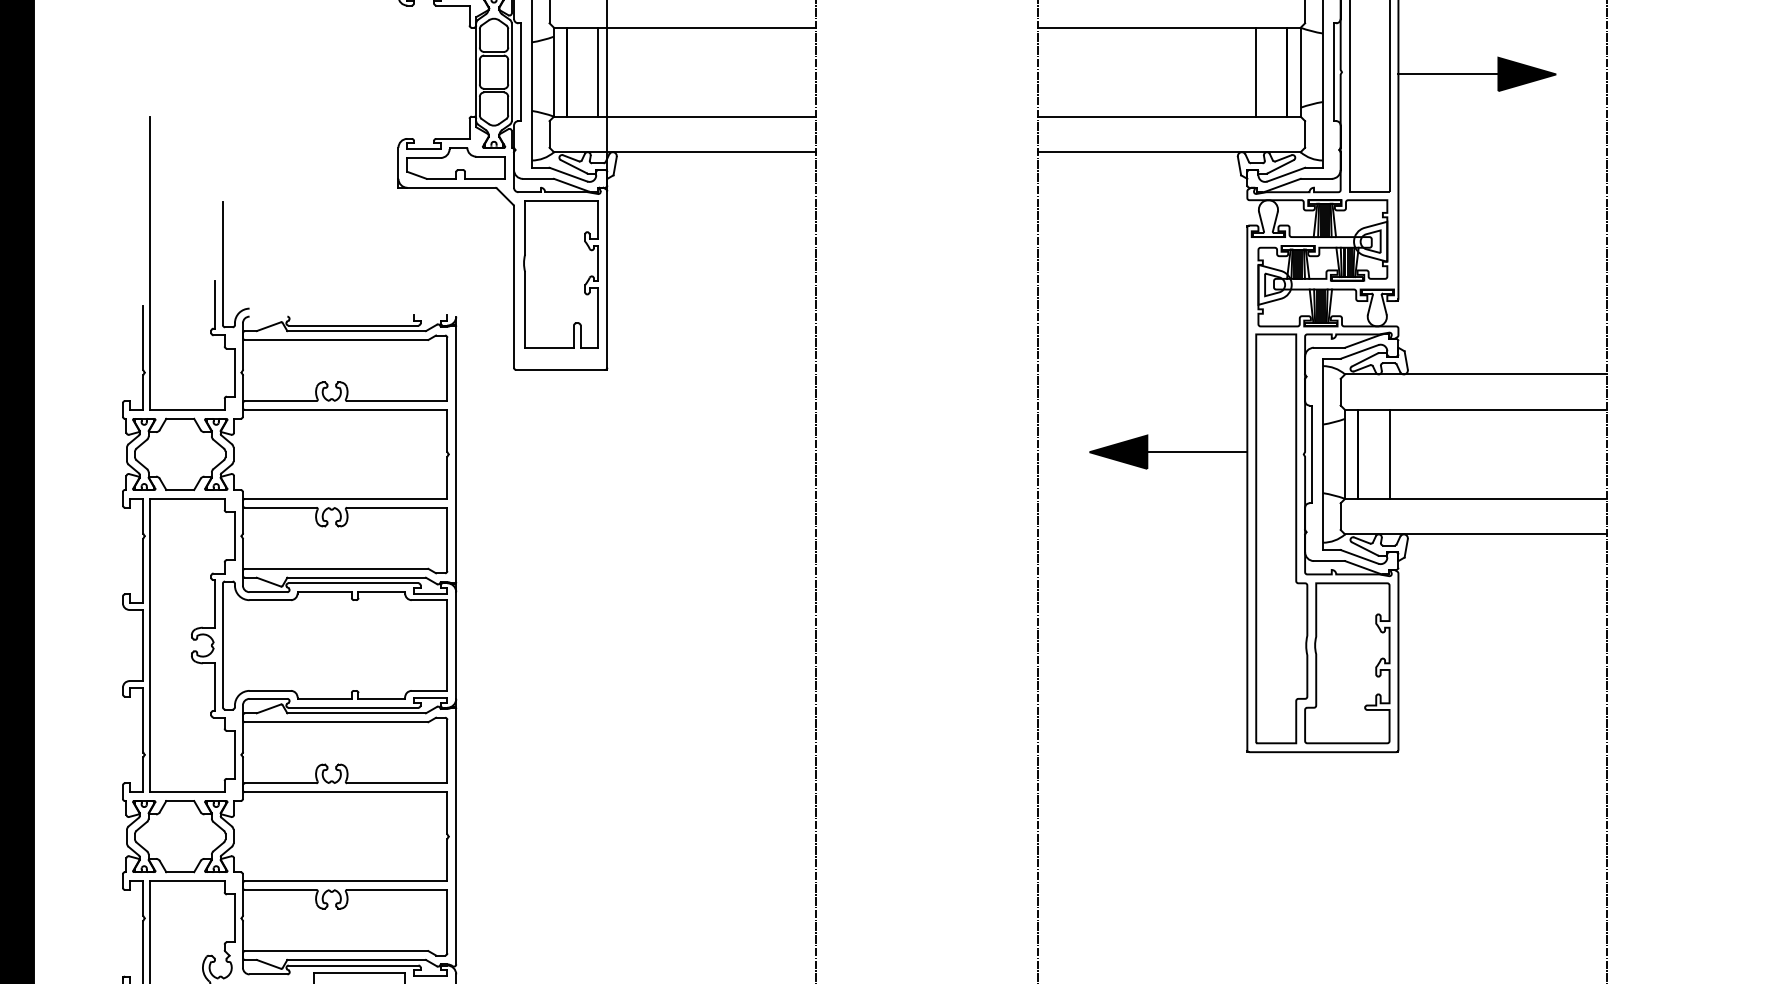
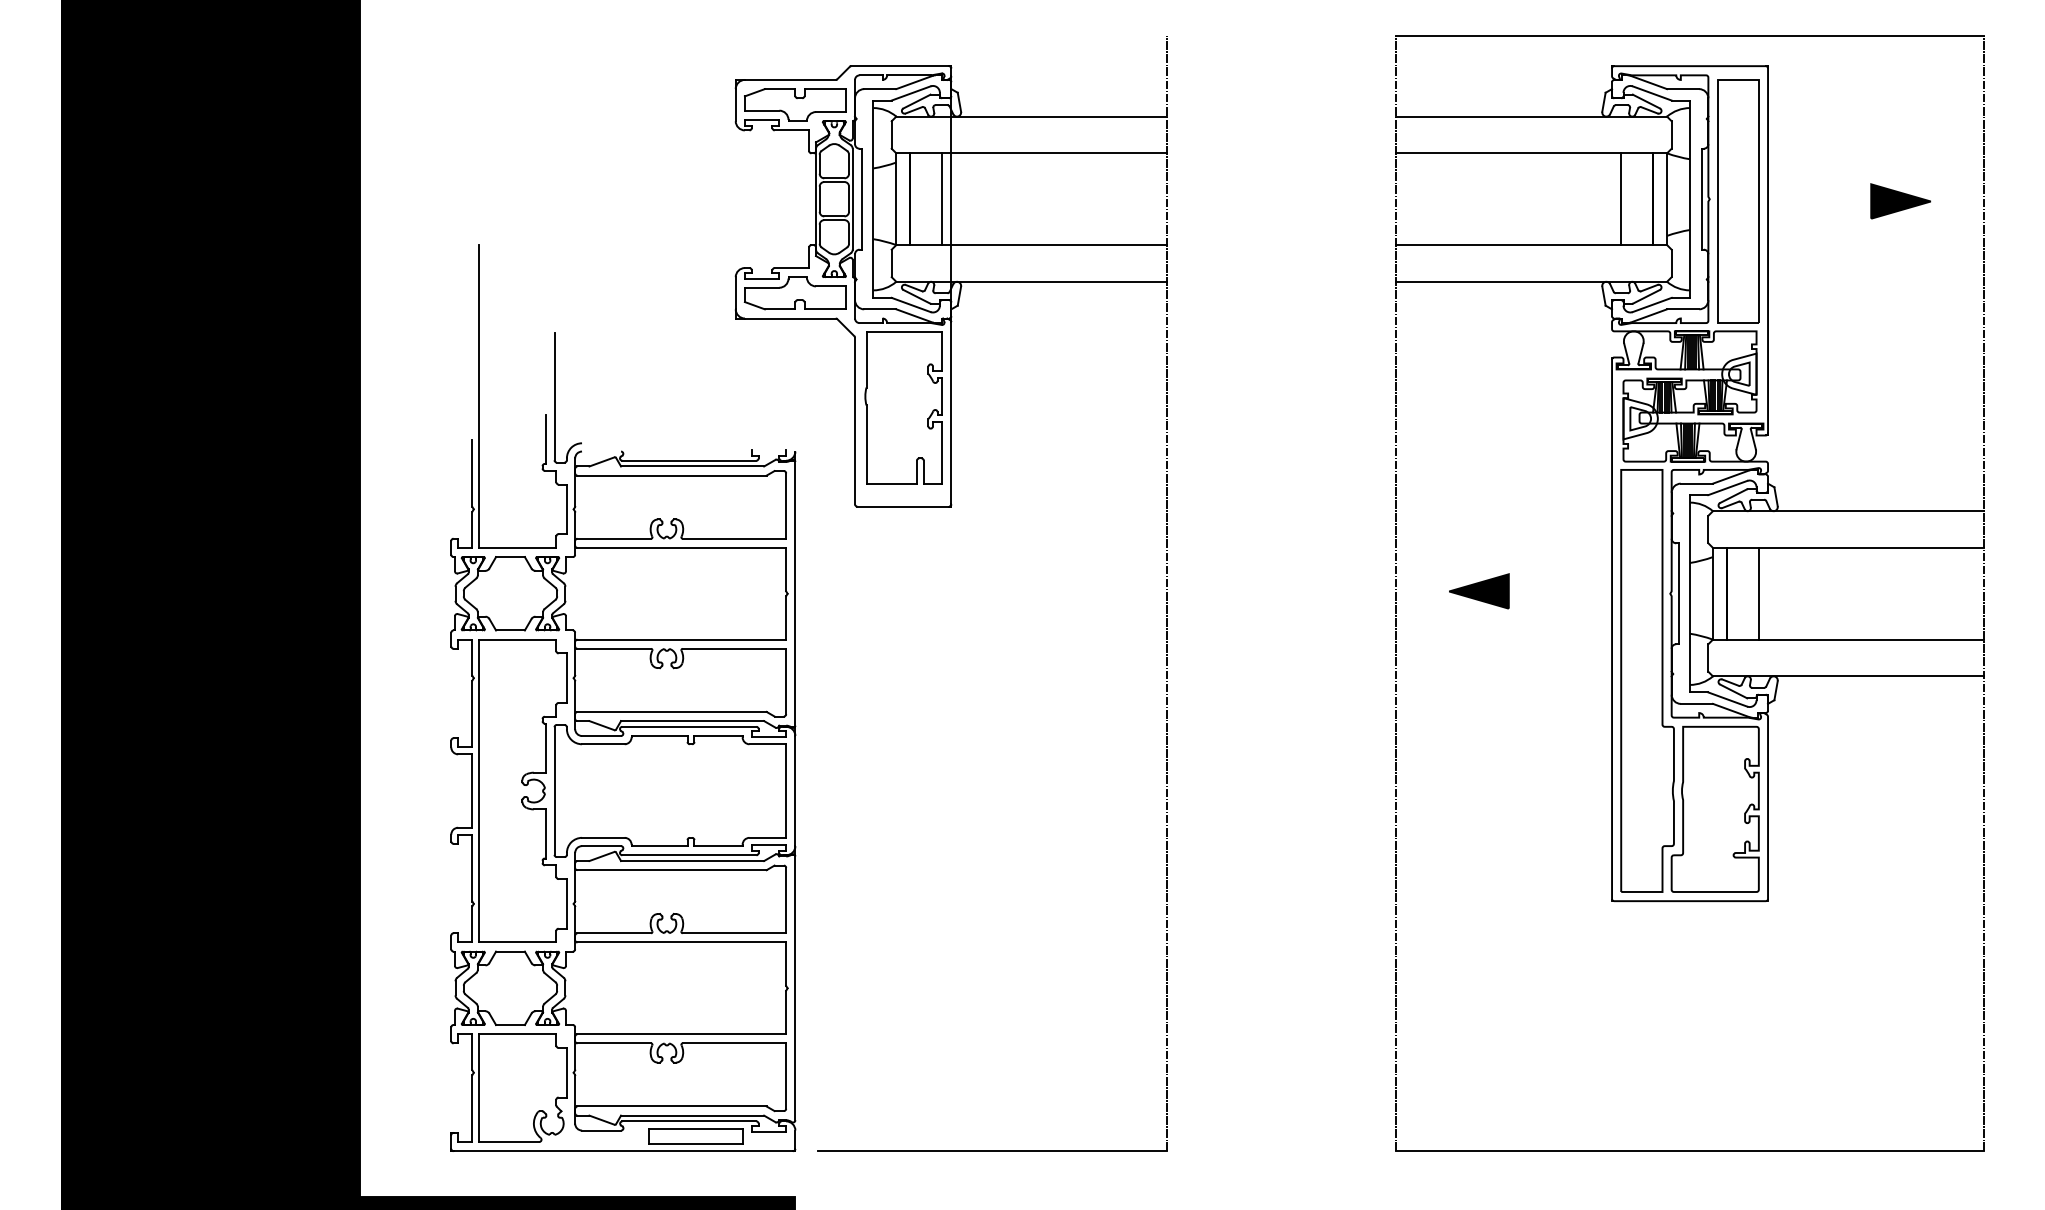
line: (1448, 74) -> (1819, 201), removed
line: (1197, 452) -> (1560, 591), removed

